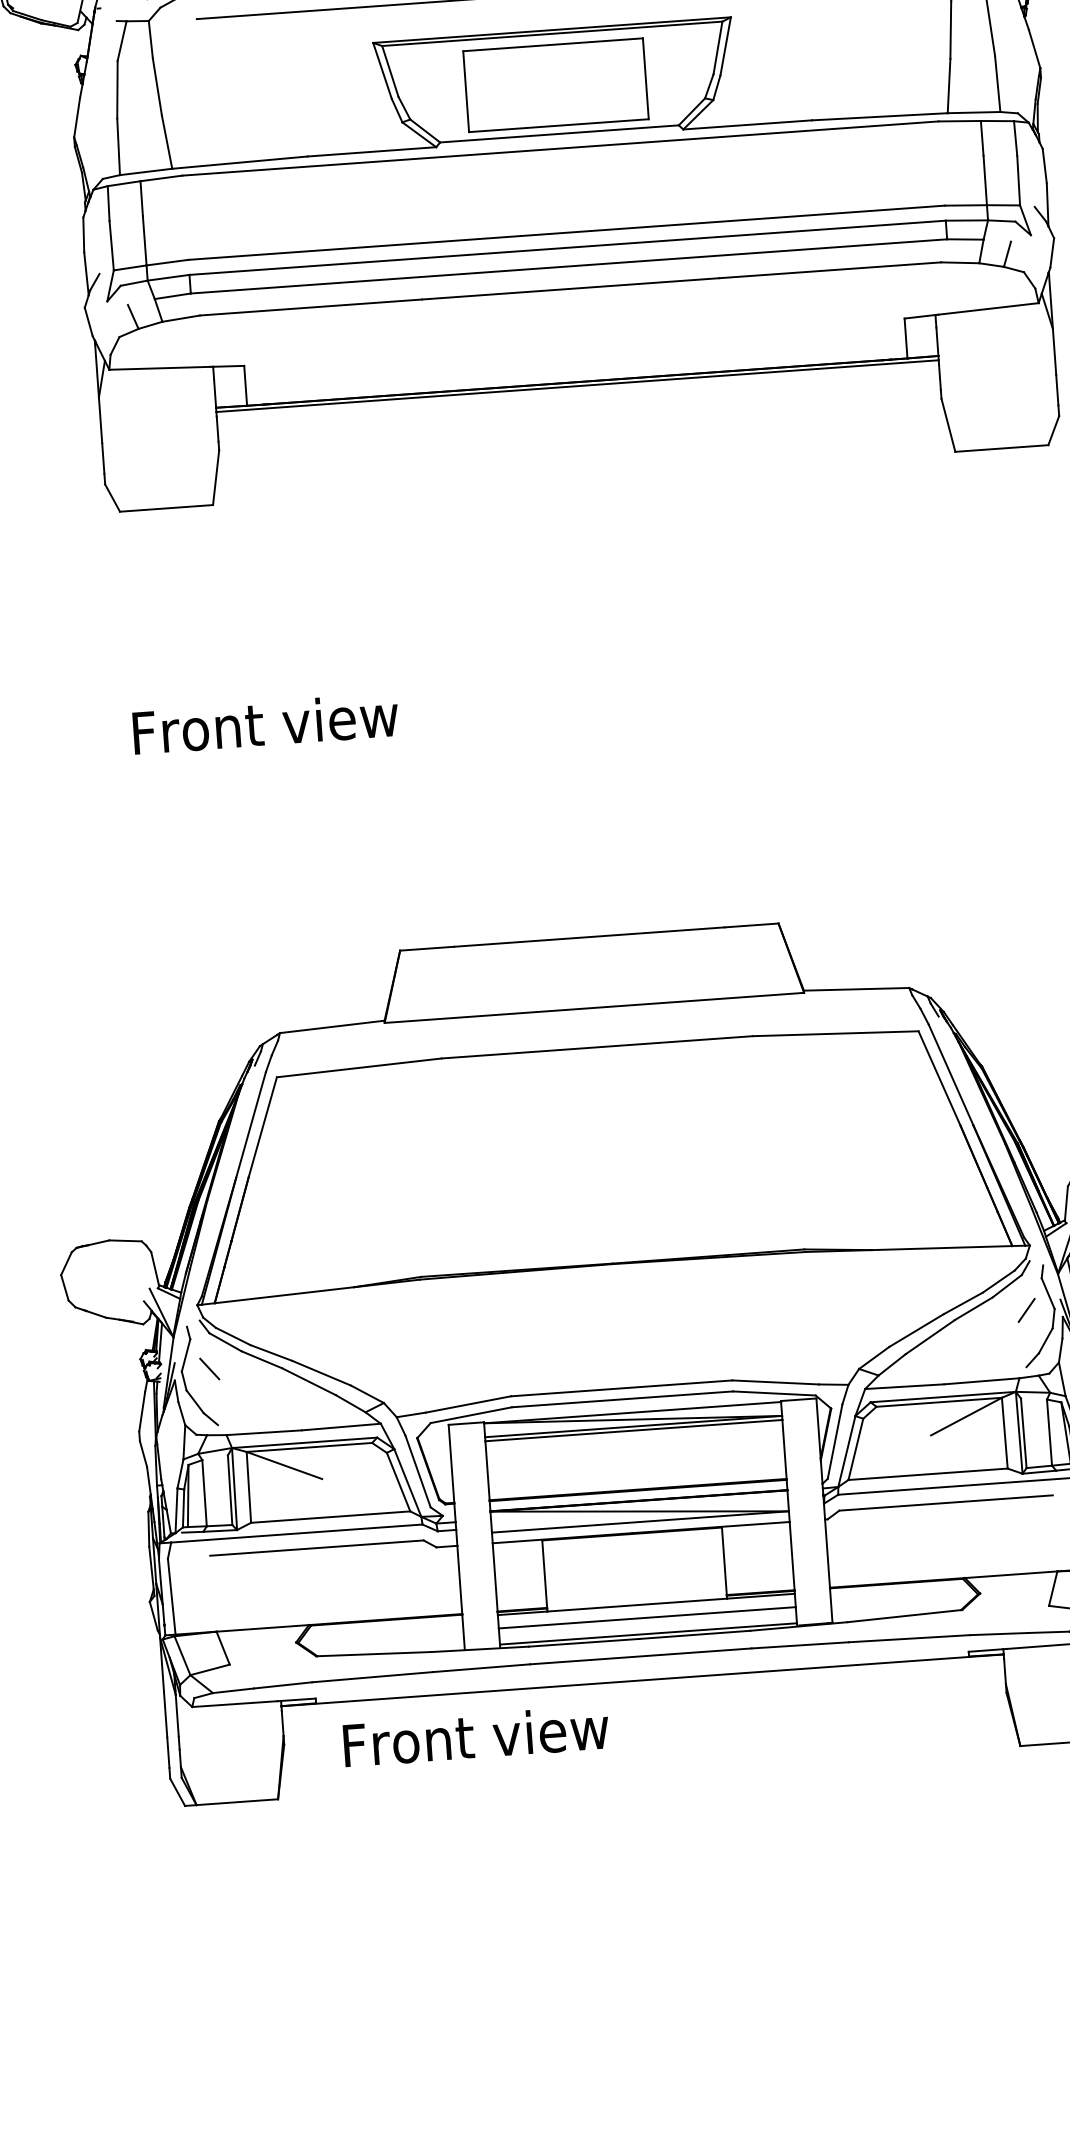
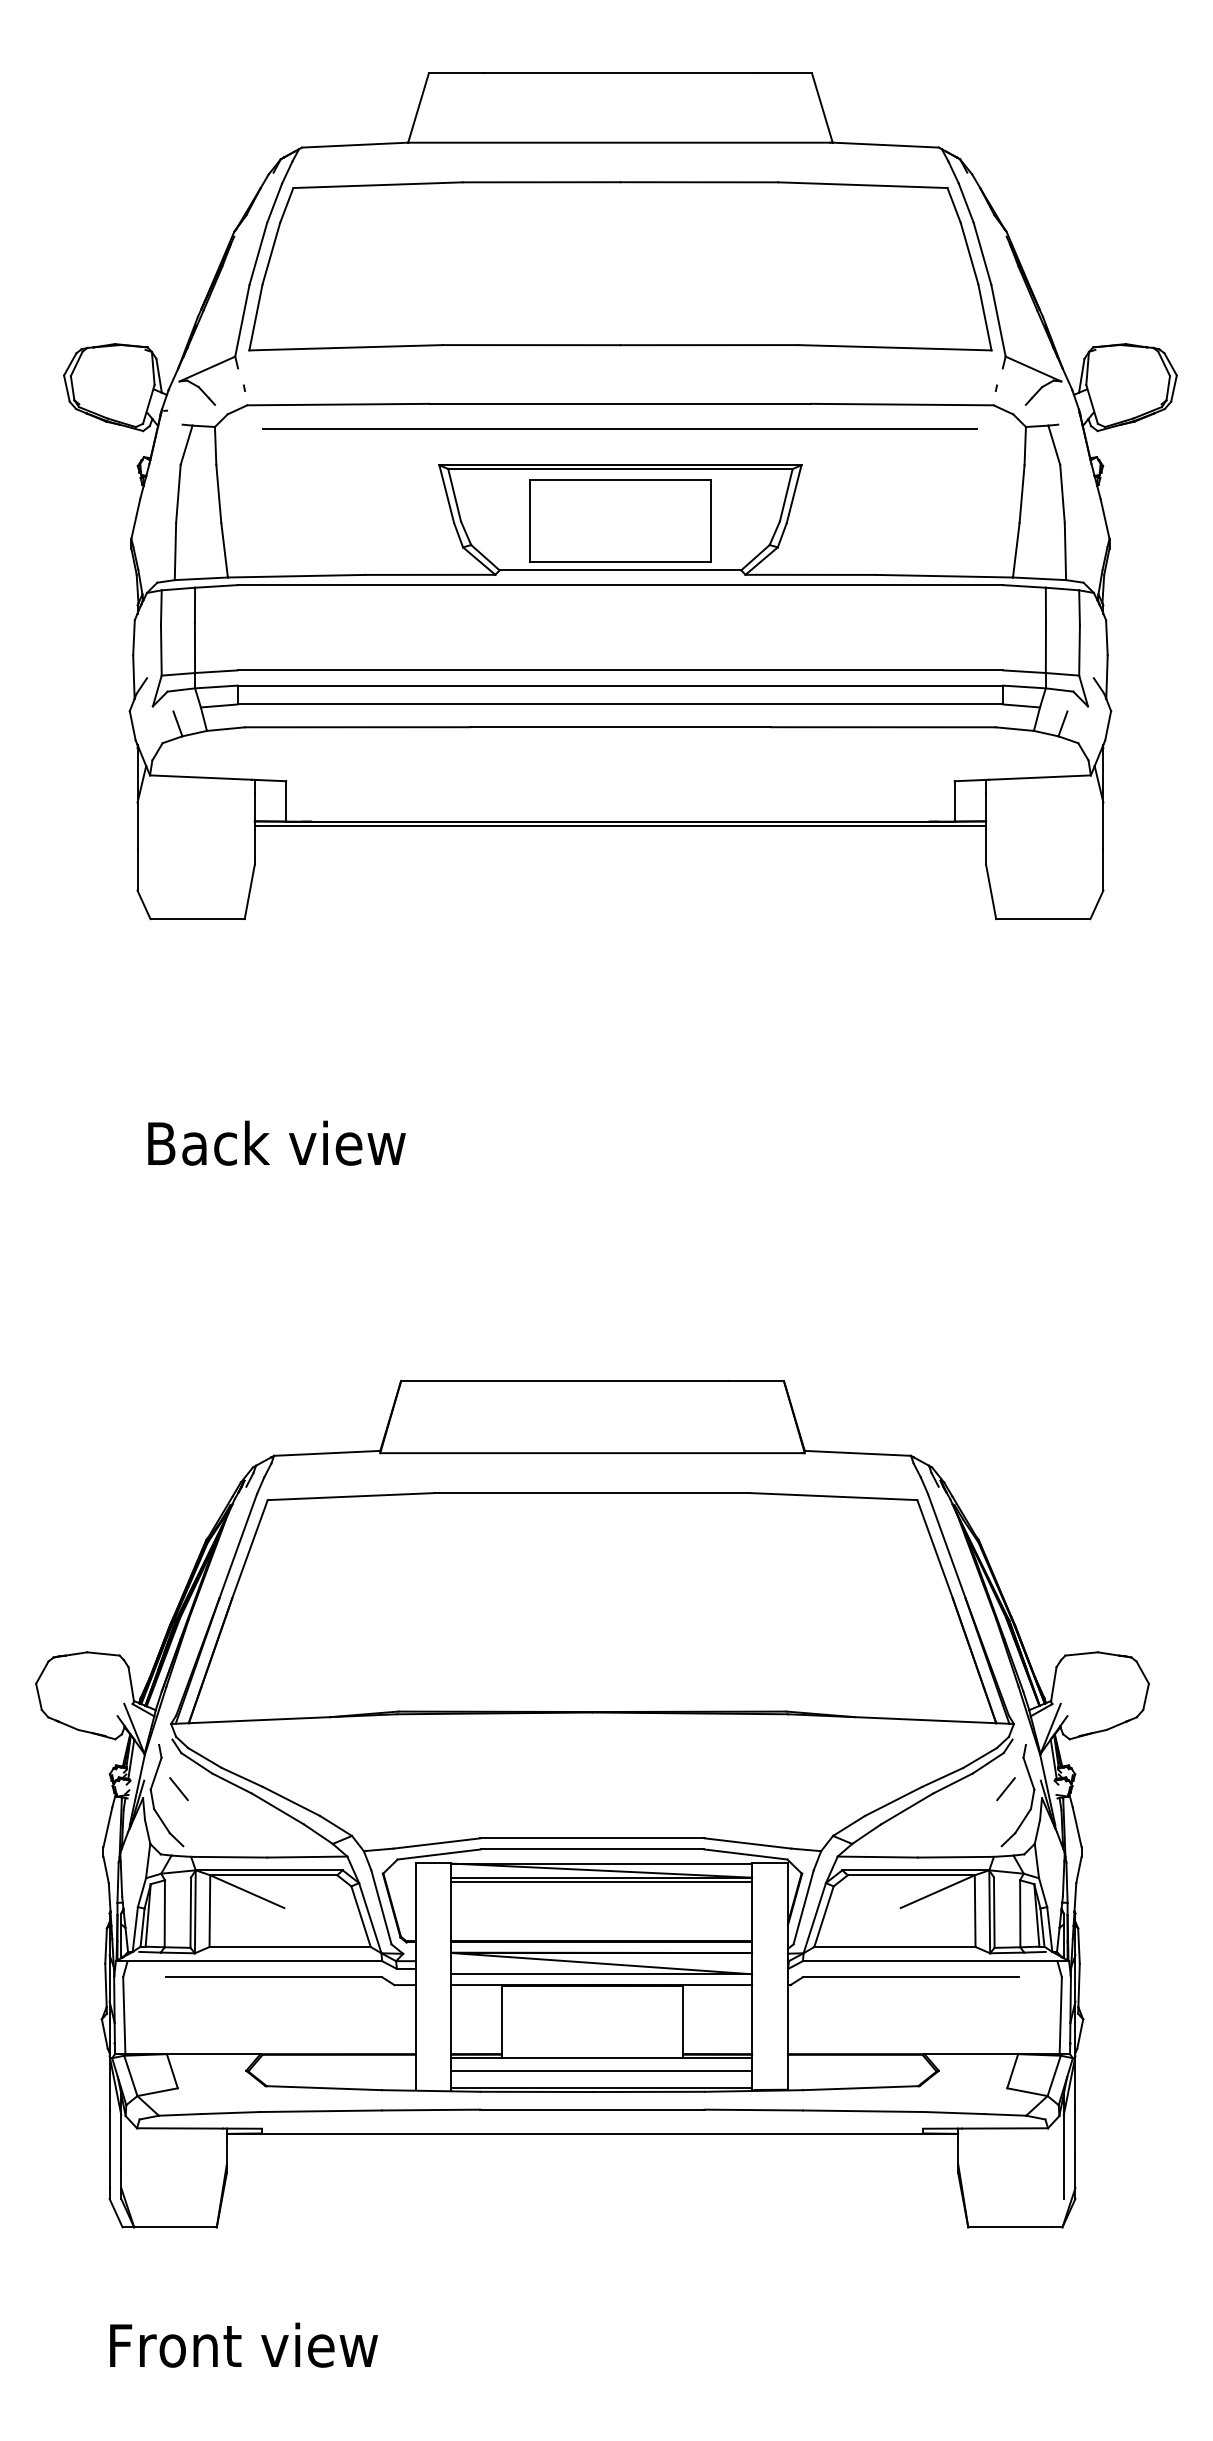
text: (268, 722) -> (284, 1142), Front view -> Back view
text: (475, 1735) -> (243, 2344), moved

